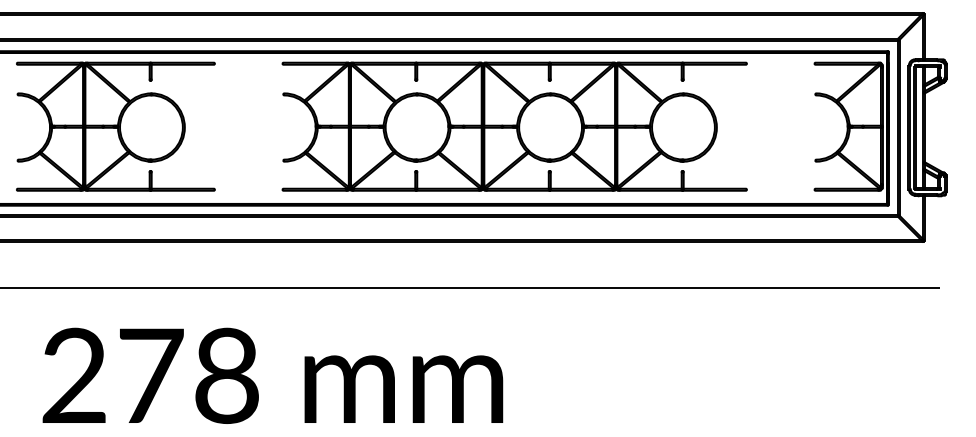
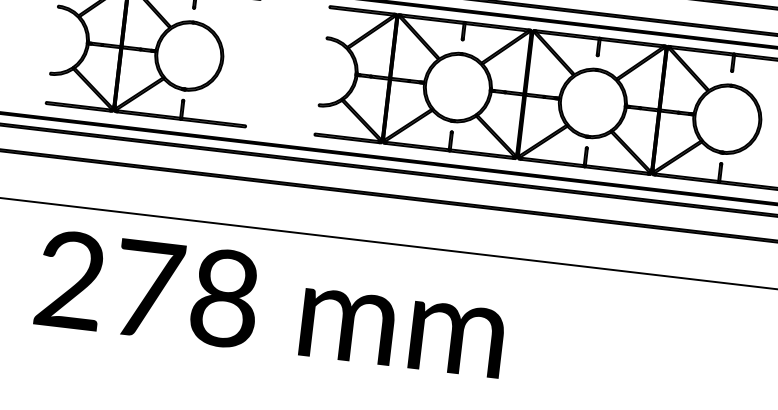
text: (272, 375) -> (270, 303), moved

